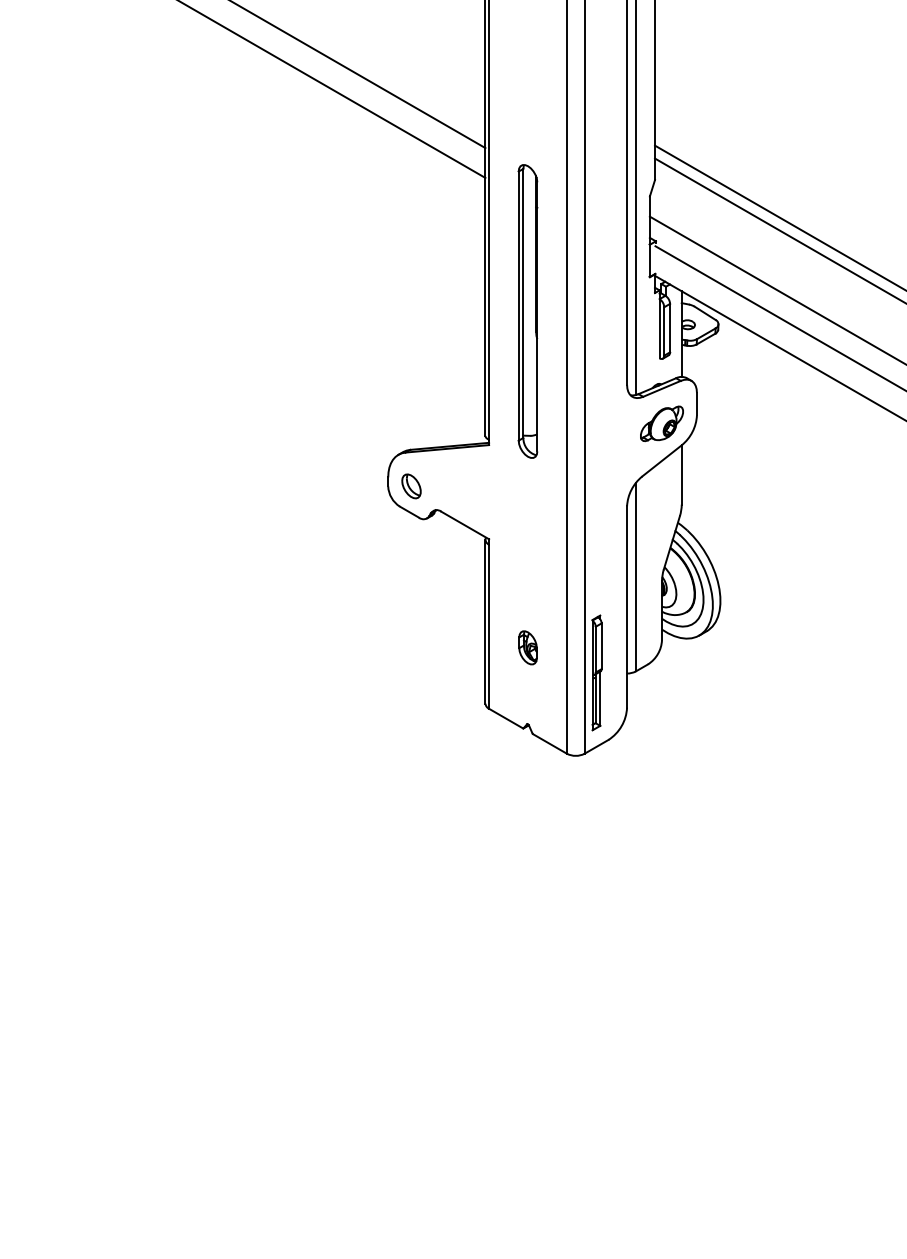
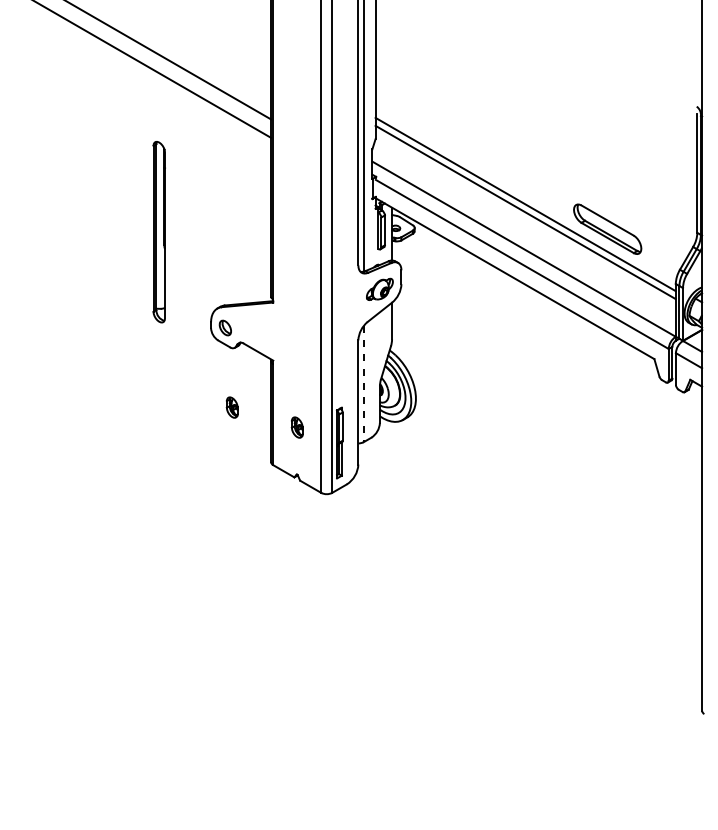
part: (526, 312) -> (158, 232), moved
line: (635, 577) -> (363, 384), solid -> dashed
part: (421, 615) -> (231, 407), added

